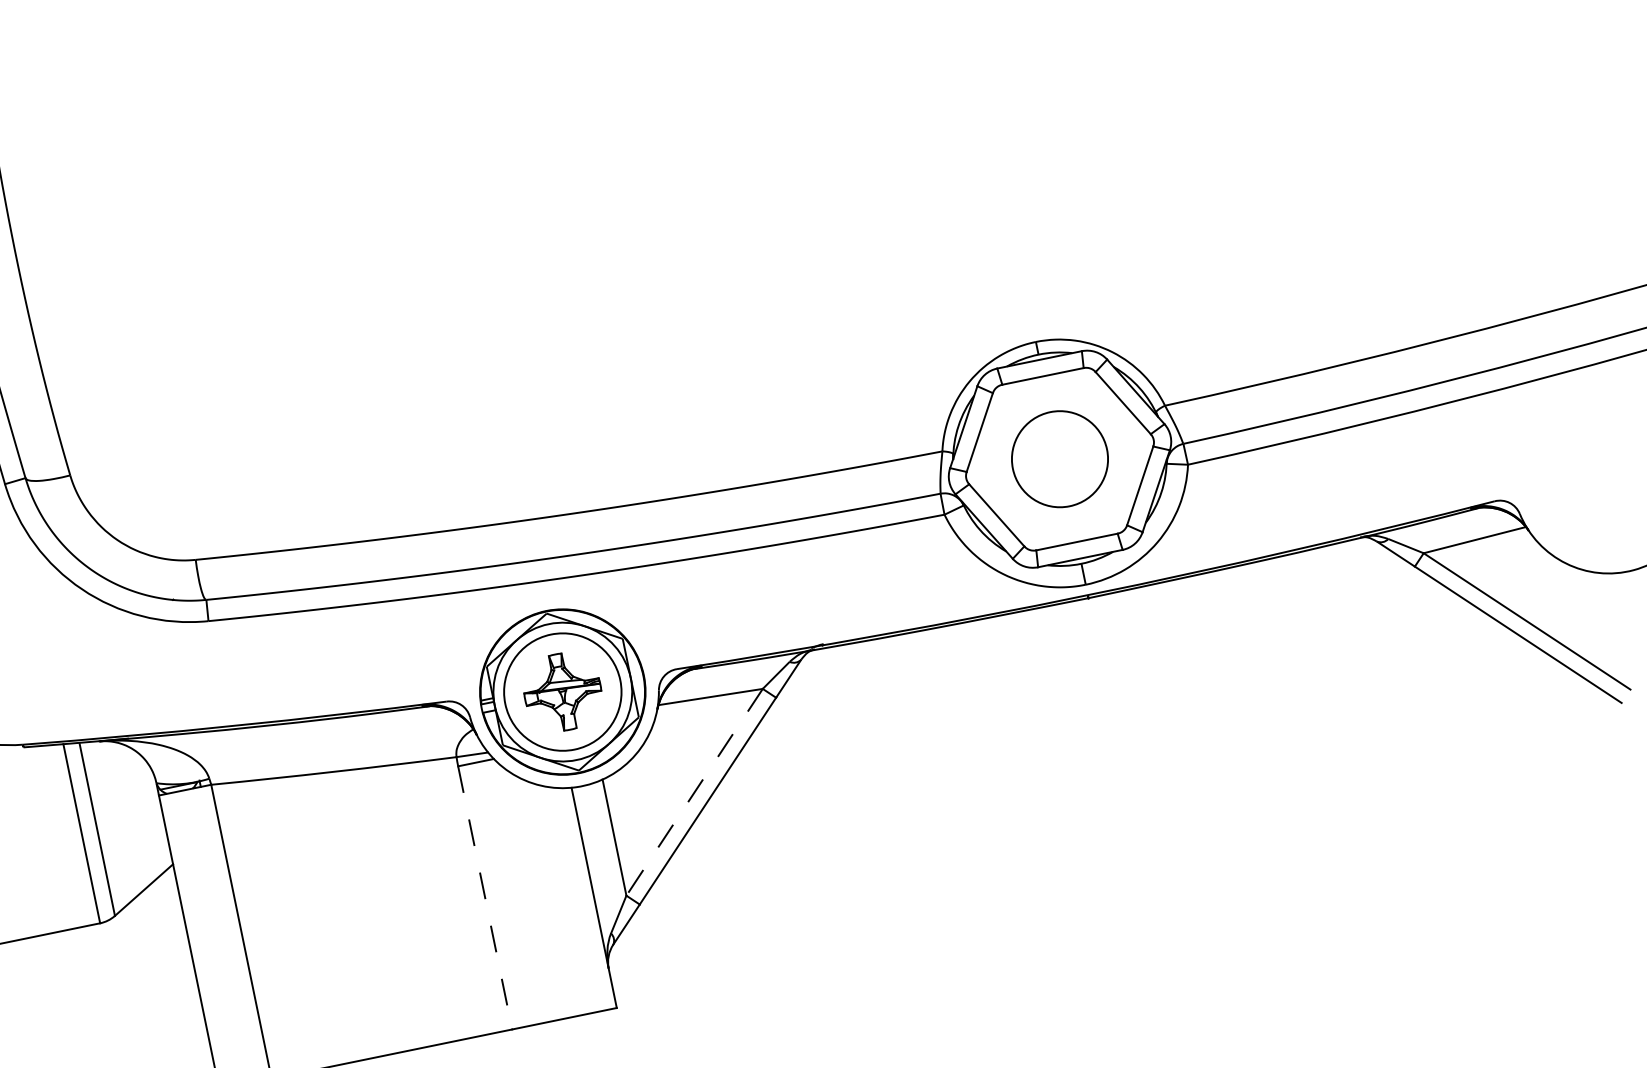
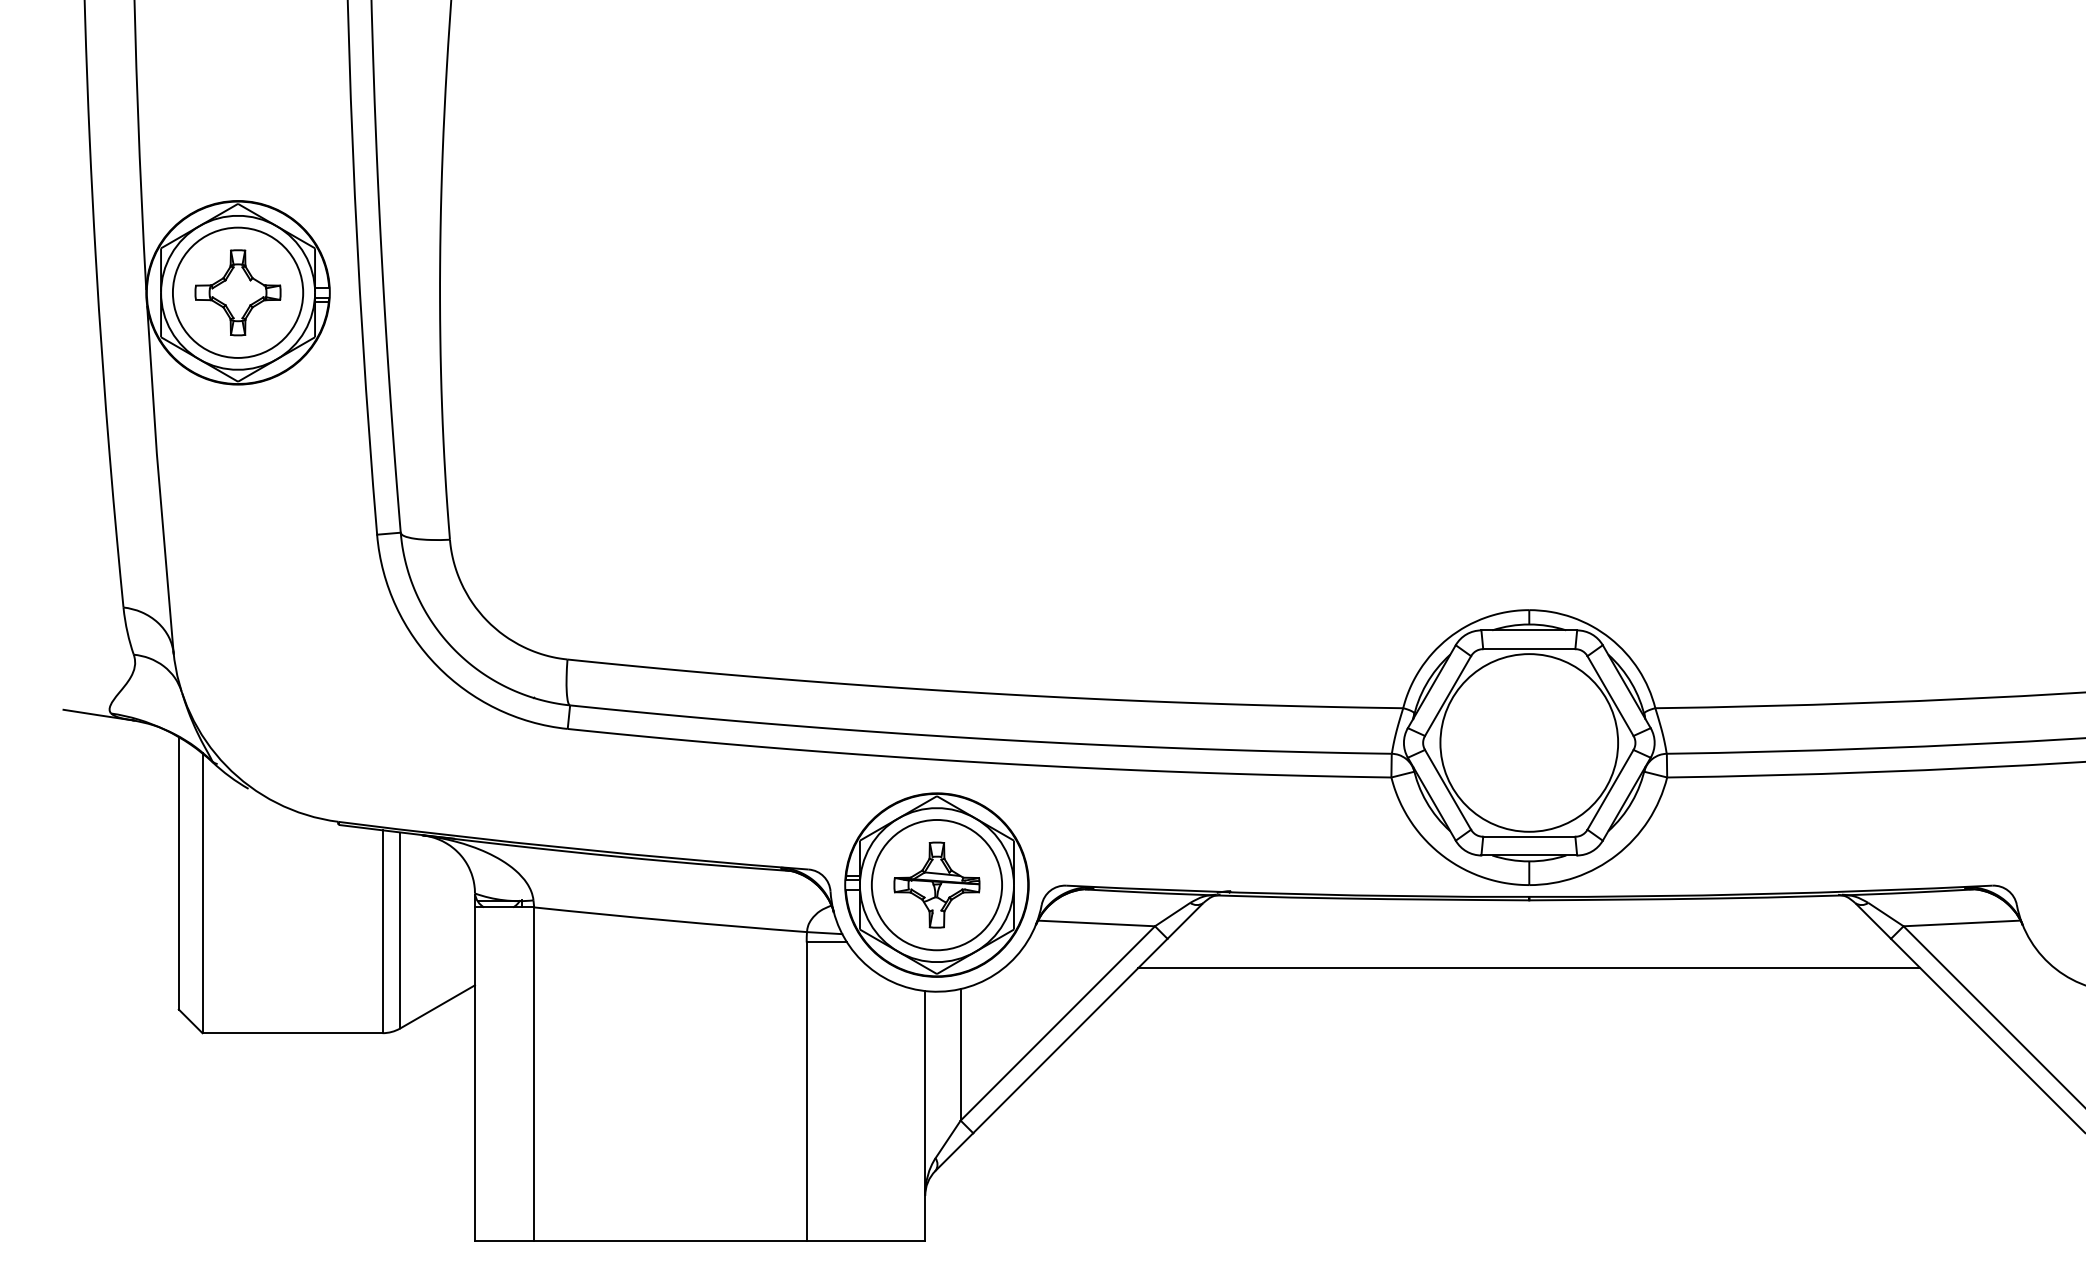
circle: (1060, 458) -> (1529, 742), size x1.67
line: (1101, 658) -> (1529, 968), added
line: (694, 792) -> (1057, 1023), dashed -> solid
line: (485, 897) -> (806, 1091), dashed -> solid

